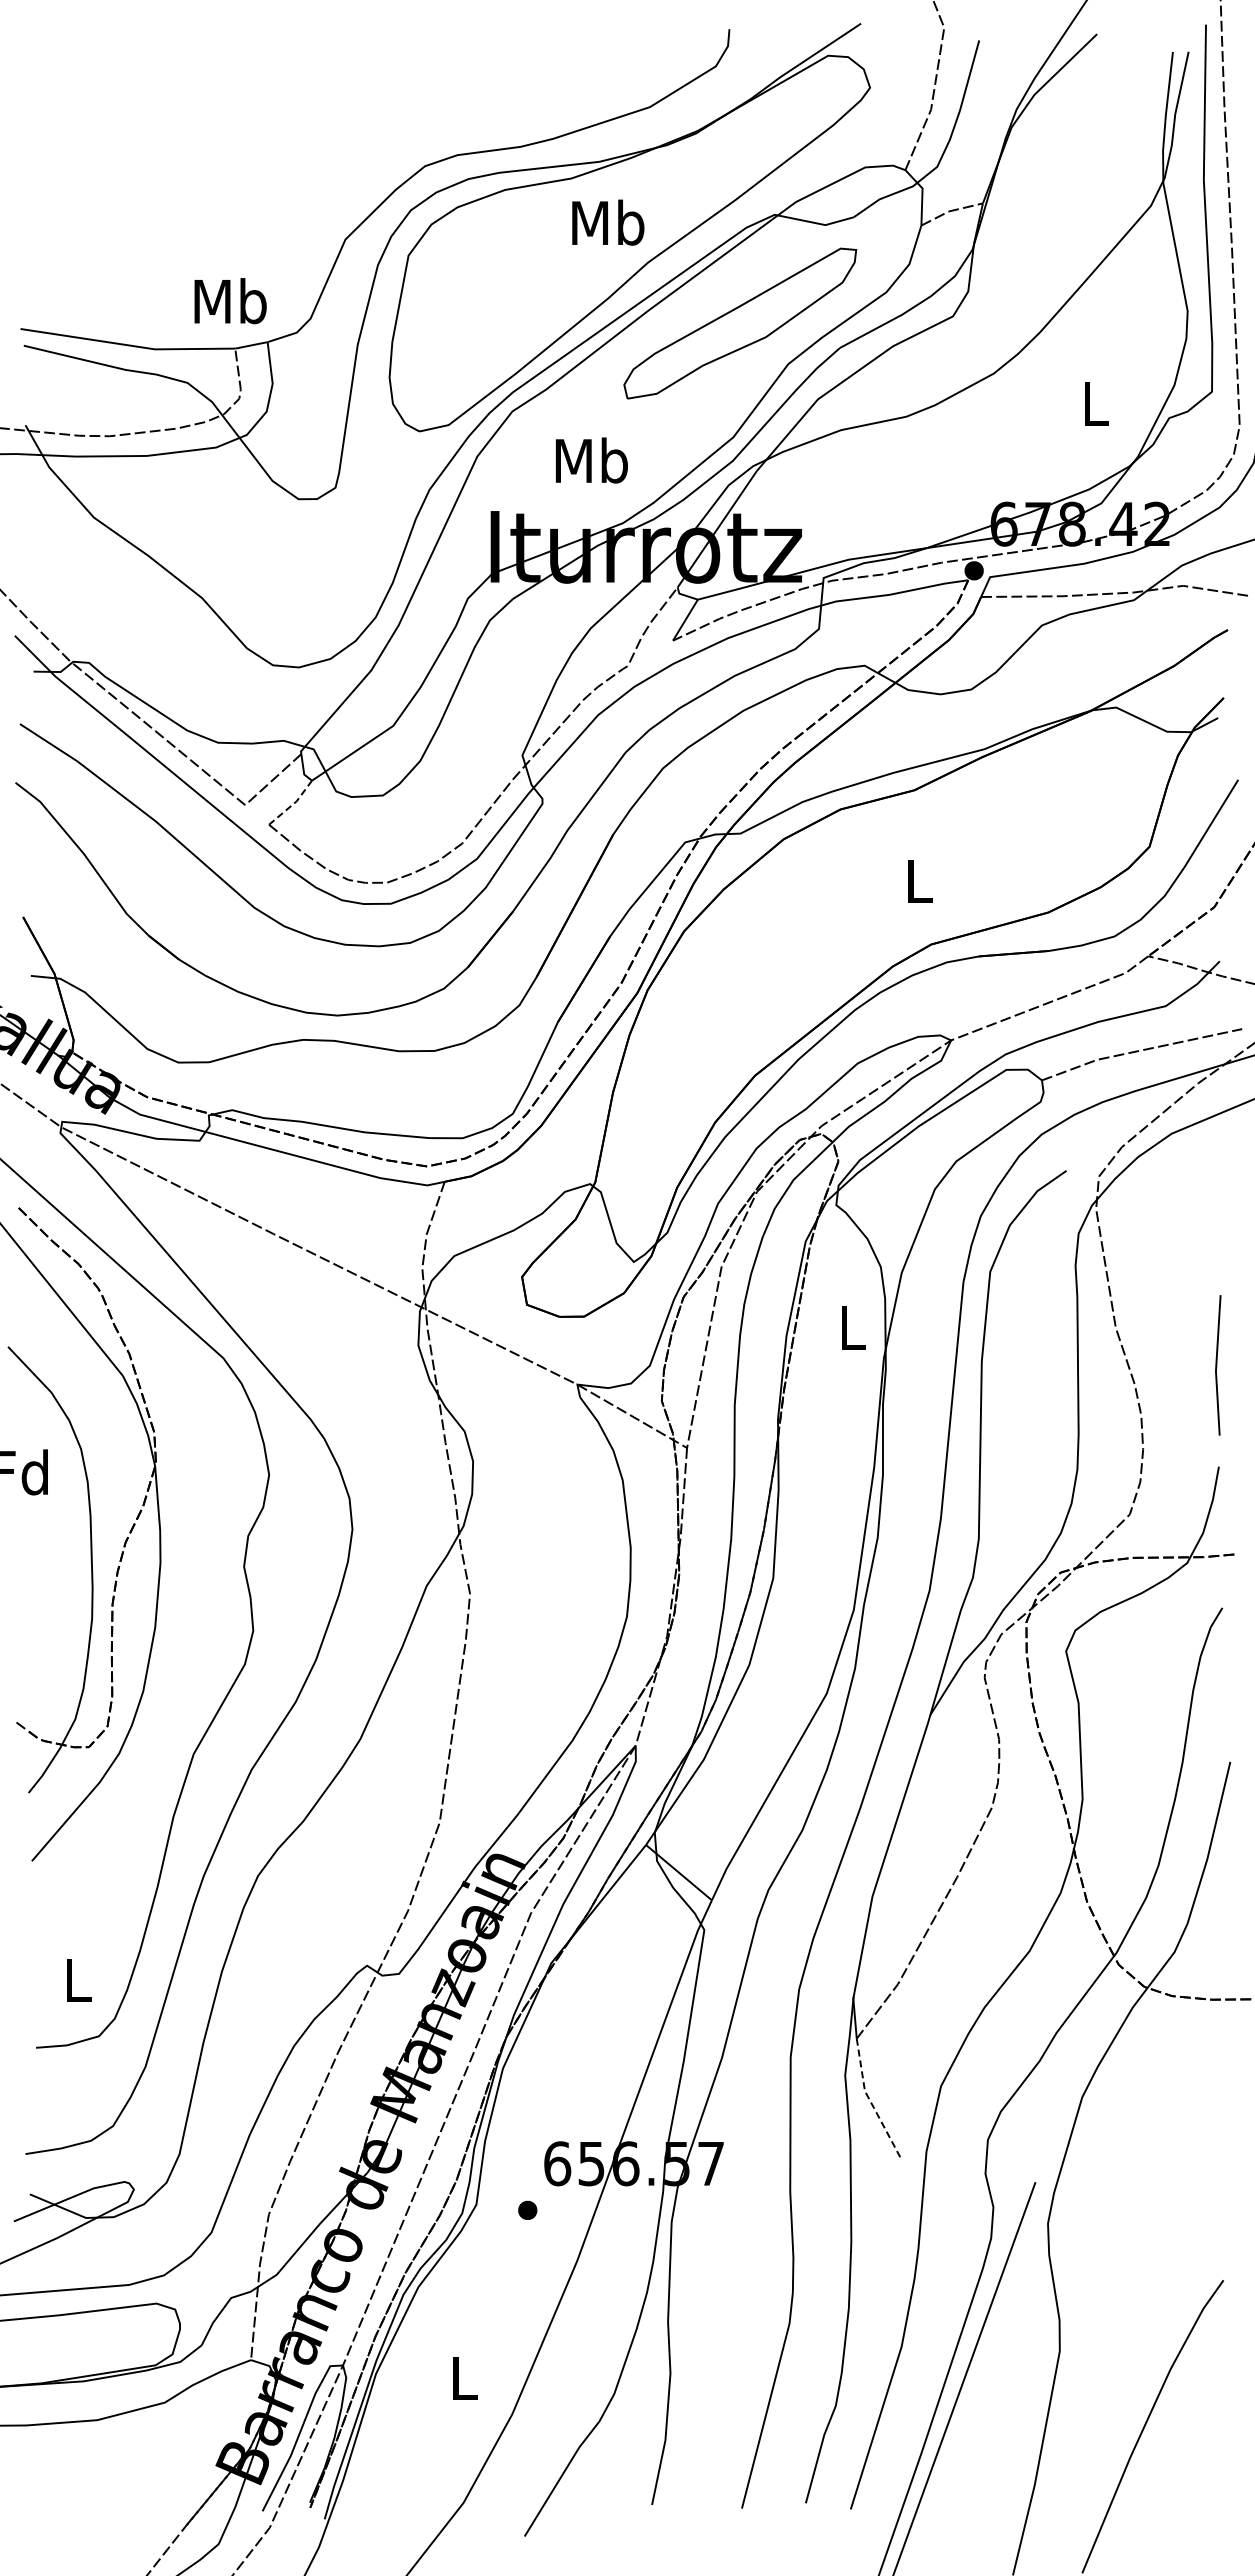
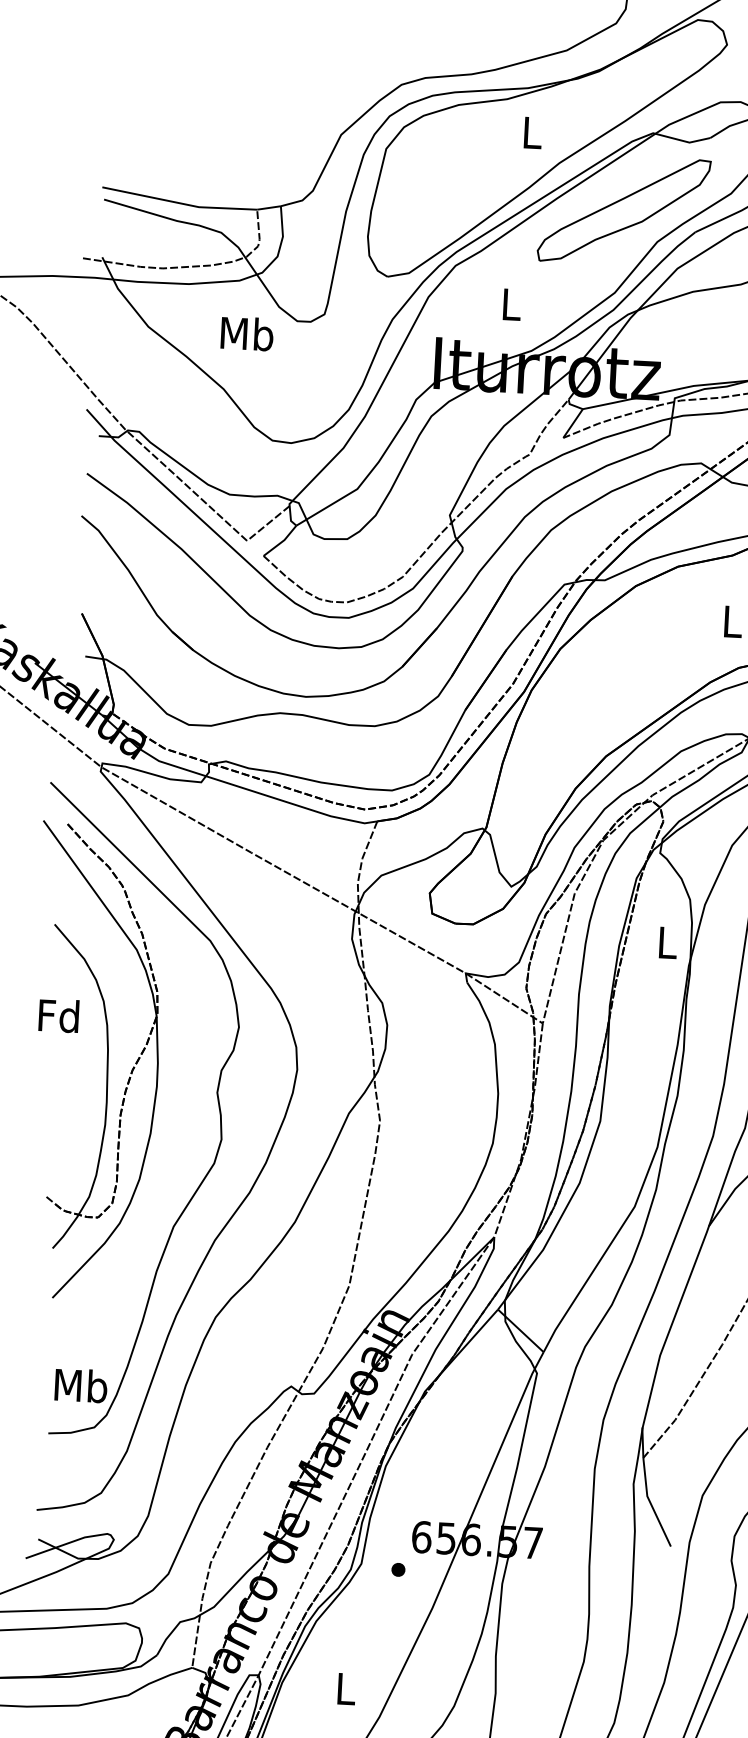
text: (608, 222) -> (532, 132), Mb -> L
text: (230, 301) -> (247, 334), moved
text: (591, 460) -> (511, 304), Mb -> L
line: (292, 804) -> (281, 542), dashed -> solid
text: (77, 1979) -> (80, 1385), L -> Mb
line: (870, 2100) -> (650, 1503), dashed -> solid

